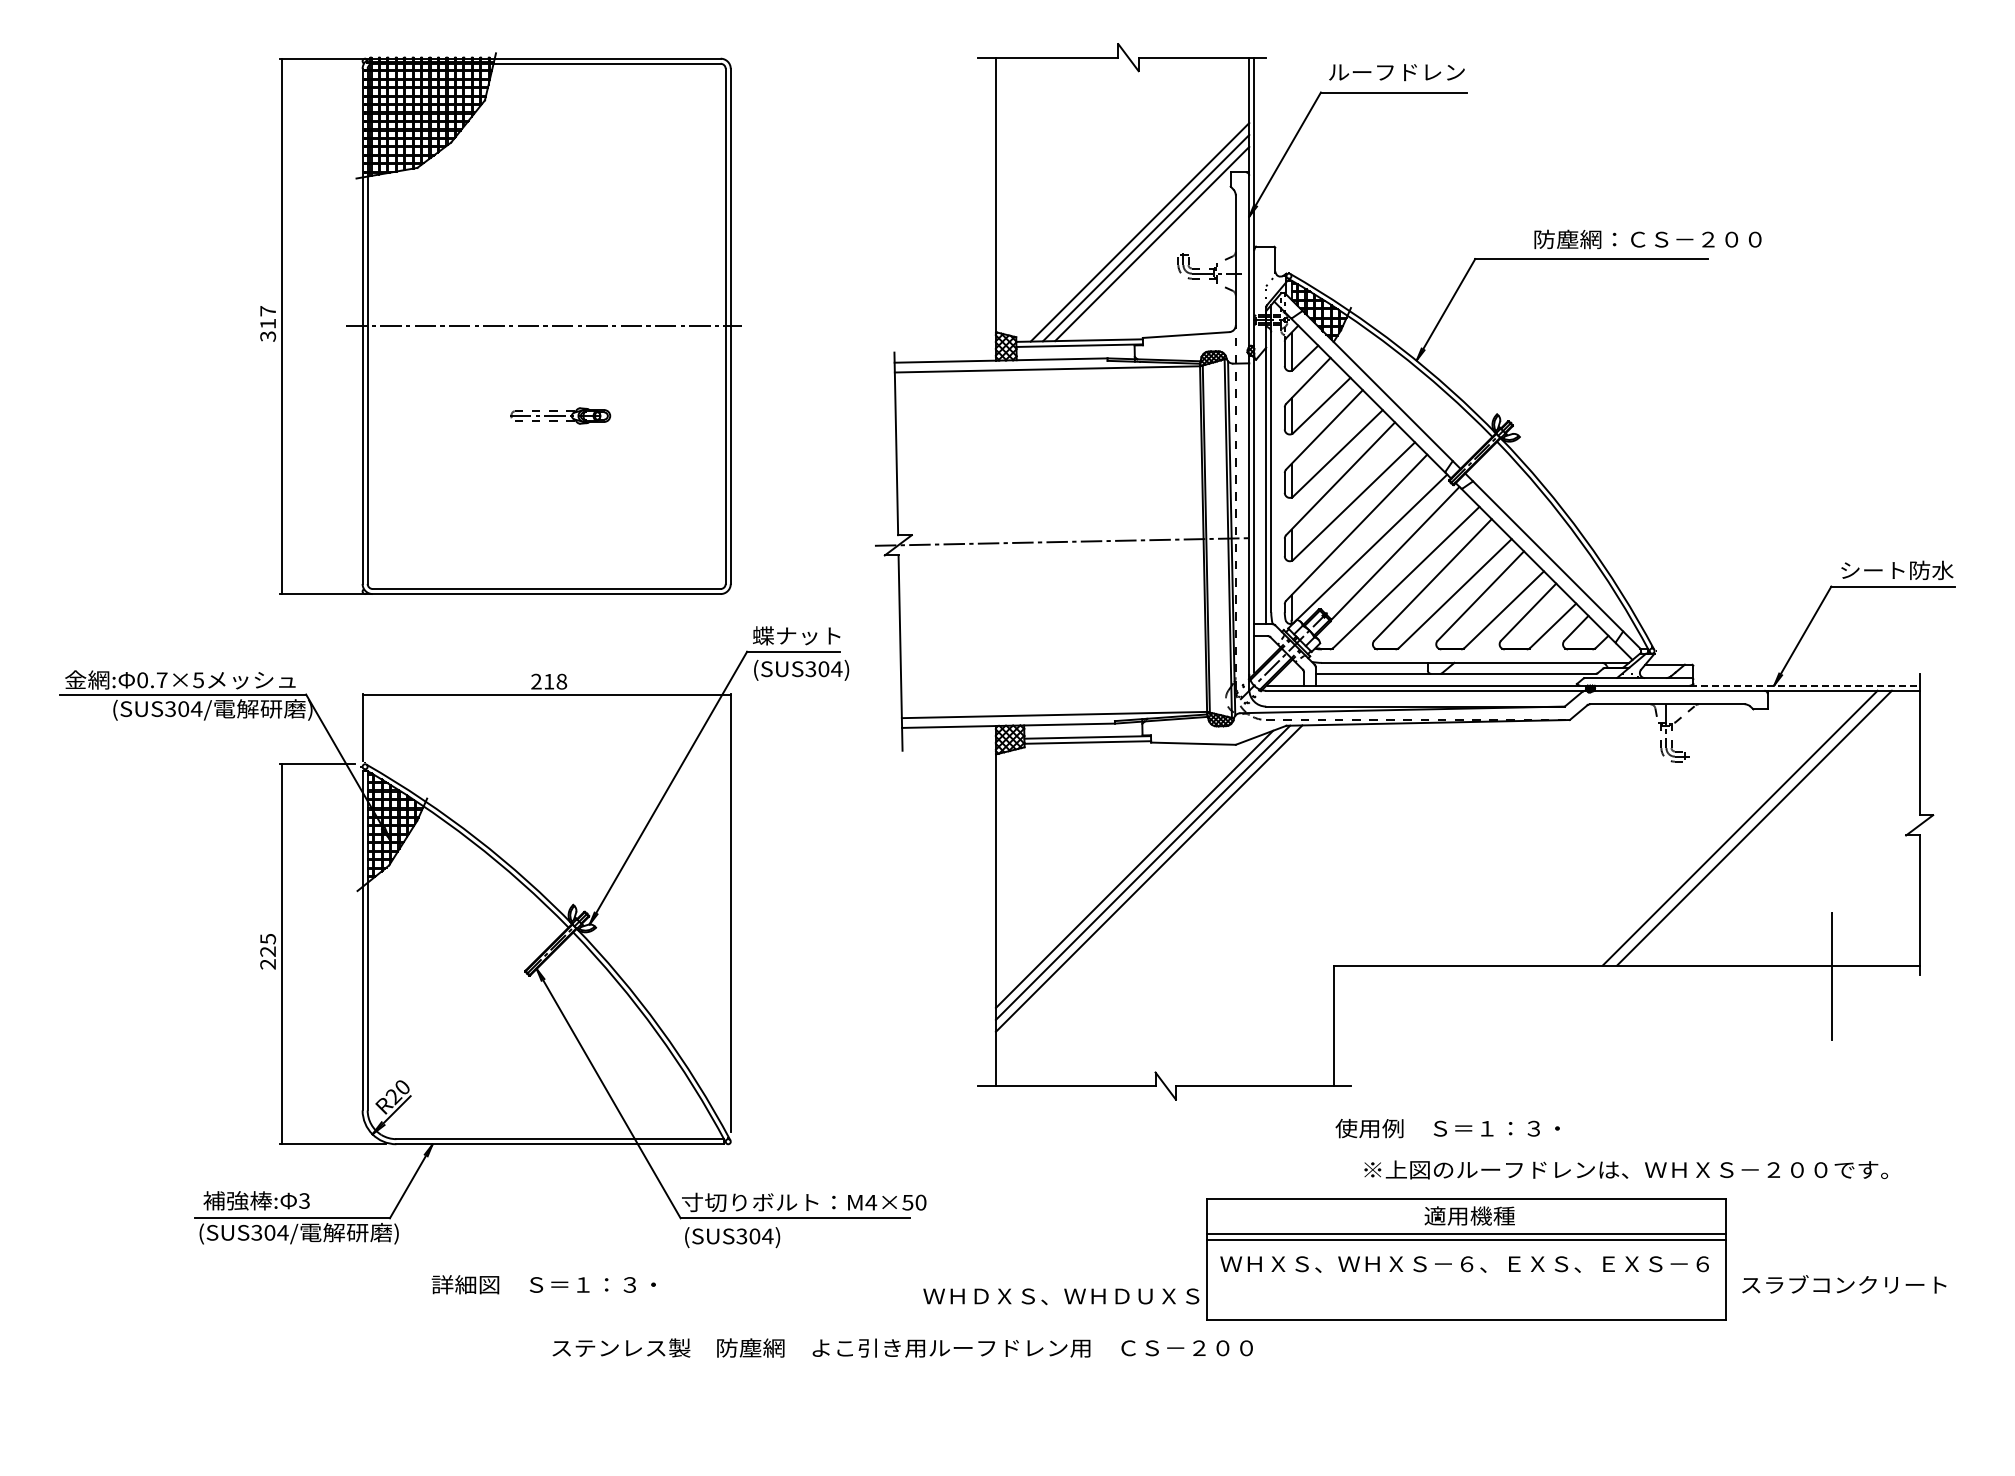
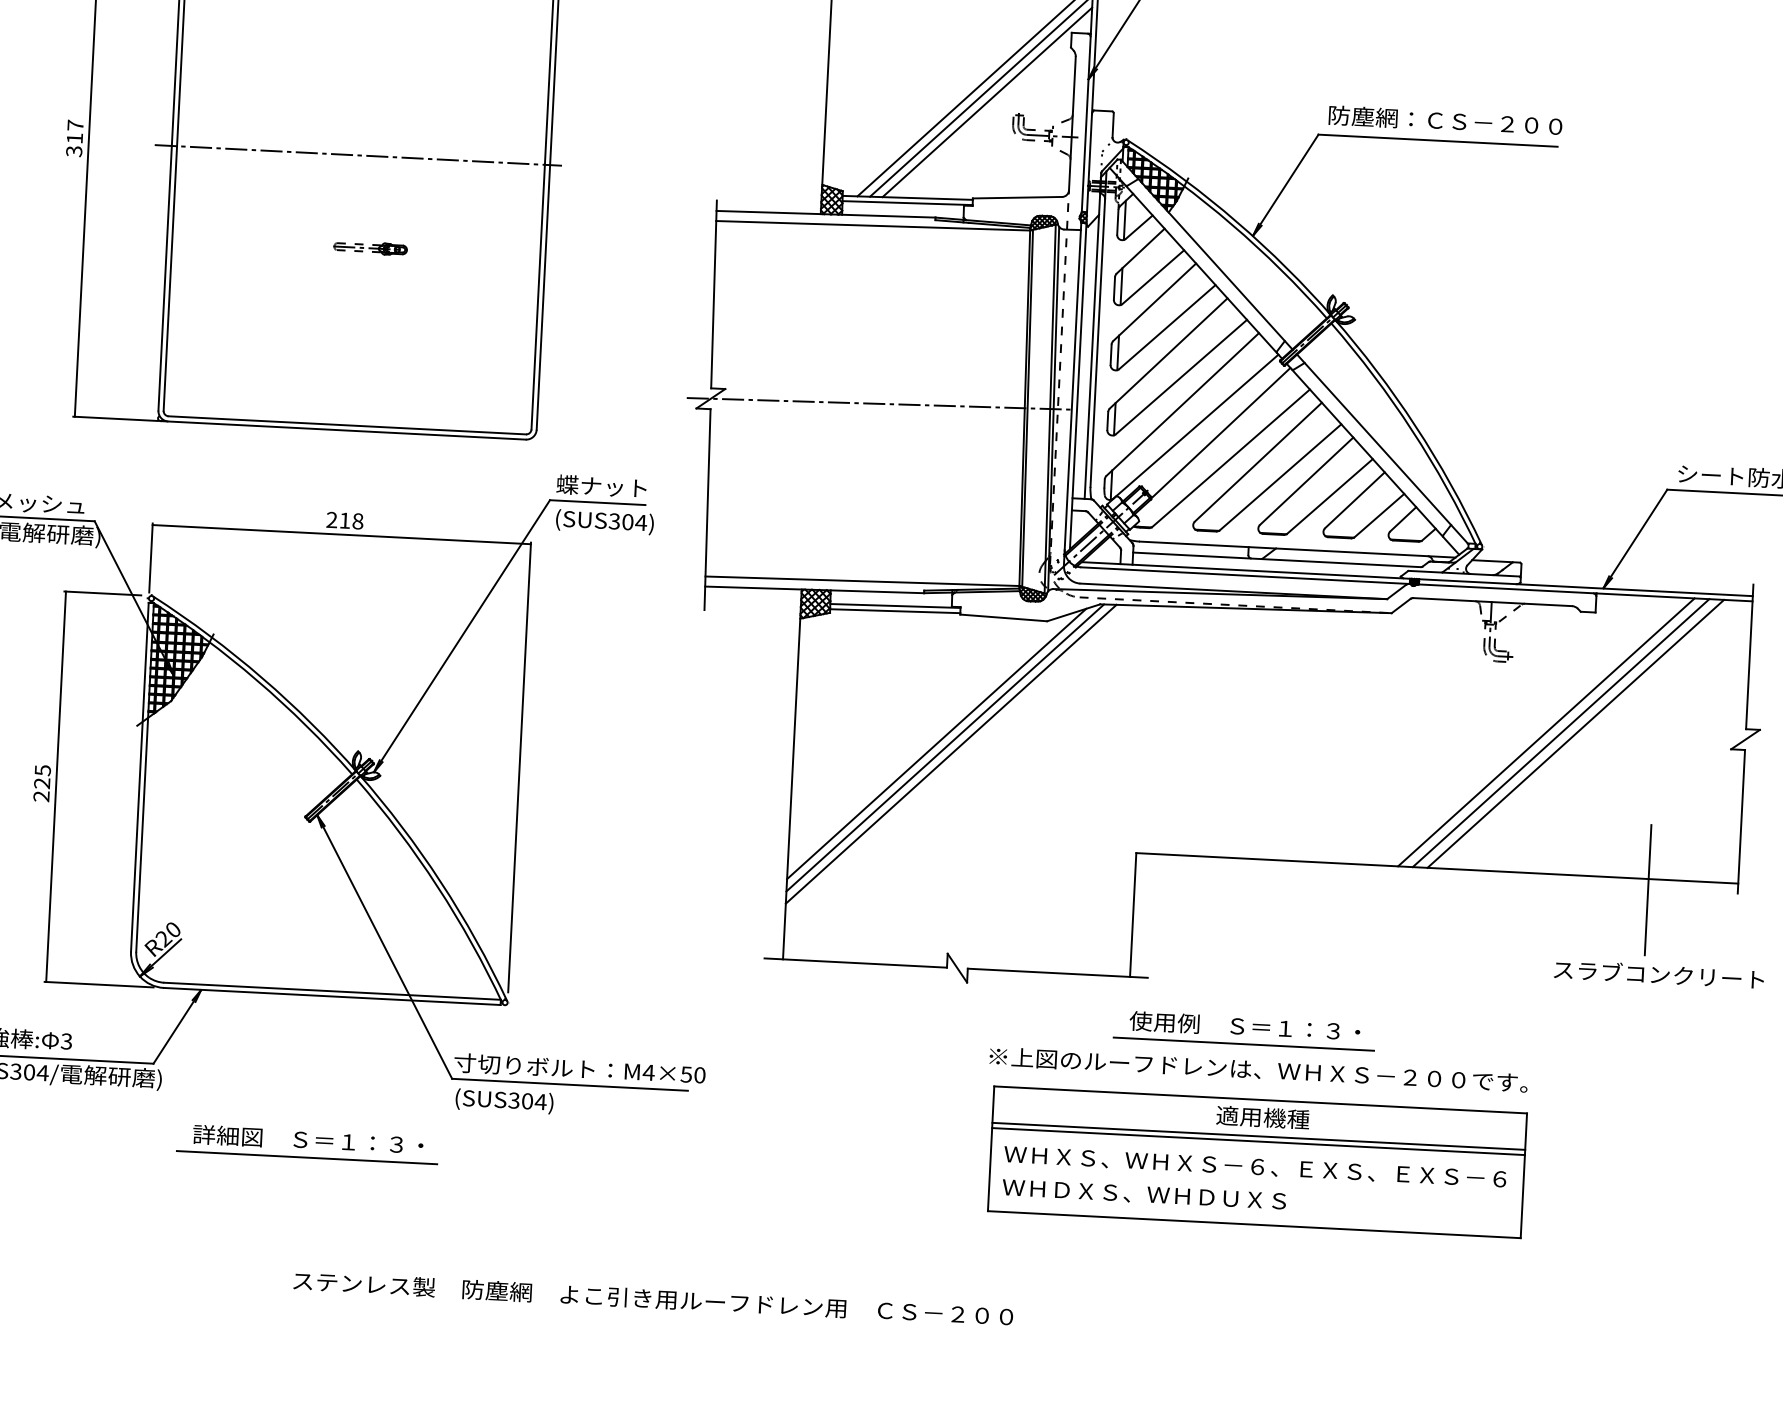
text: (1647, 239) -> (1445, 120), moved
part: (560, 415) -> (370, 247), size x0.71
line: (1805, 685) -> (1635, 589), dashed -> solid
line: (1725, 827) -> (1545, 731), added
line: (1447, 1145) -> (1243, 1043), added
text: (1625, 1169) -> (1257, 1069), moved
text: (1844, 1284) -> (1659, 974), moved
text: (1061, 1296) -> (1144, 1194), moved
line: (543, 1301) -> (306, 1157), added
text: (902, 1347) -> (653, 1298), moved

